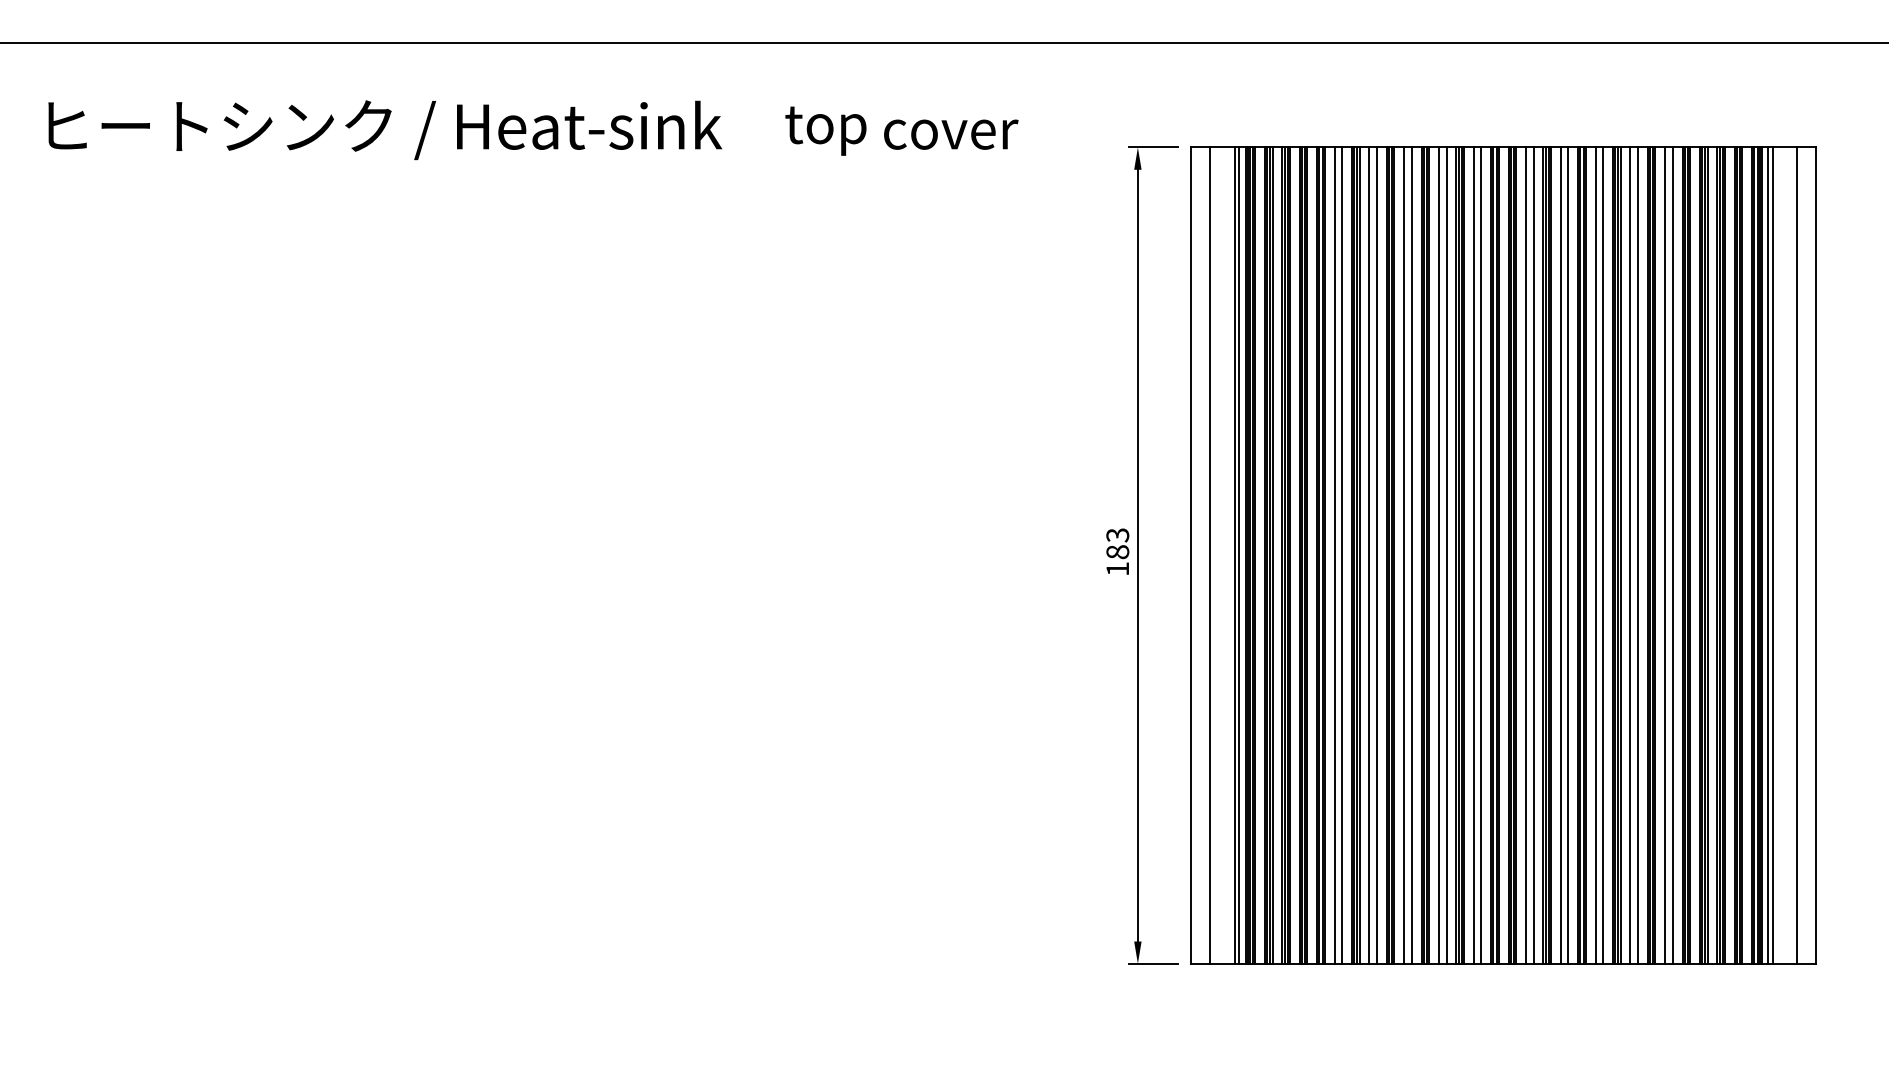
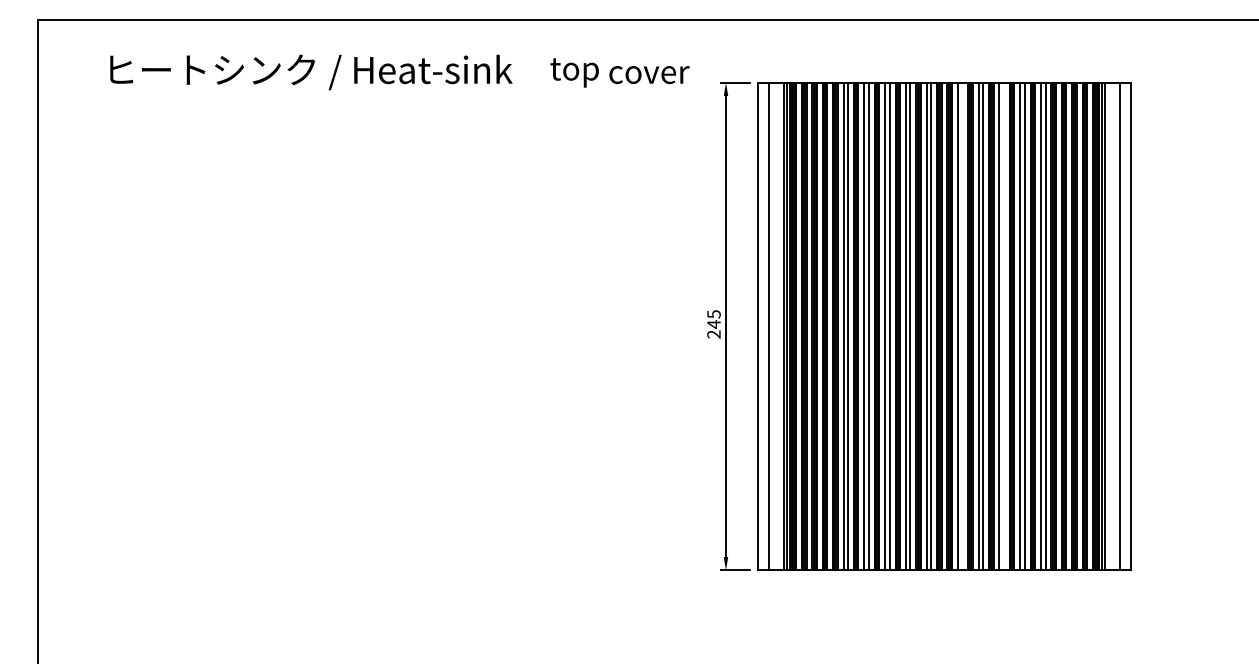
text: (532, 130) -> (399, 72), moved
text: (1116, 552) -> (713, 324), 183 -> 245
line: (1533, 555) -> (962, 326), removed
line: (1602, 555) -> (1003, 326), removed

